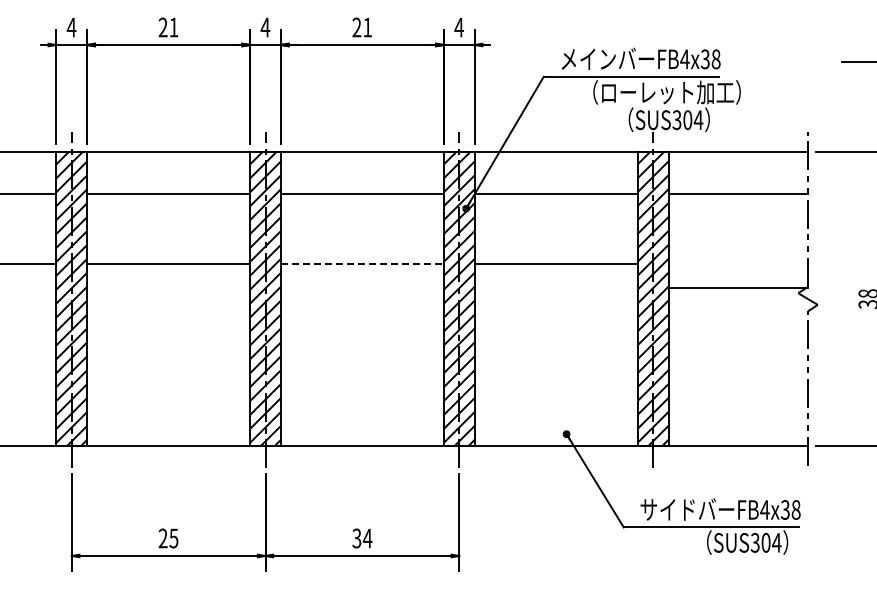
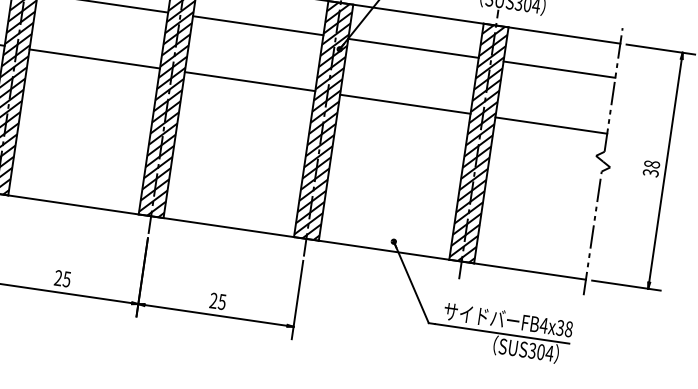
line: (362, 264) -> (250, 81), dashed -> solid
line: (738, 288) -> (551, 125), moved
text: (362, 538) -> (218, 301), 34 -> 25

